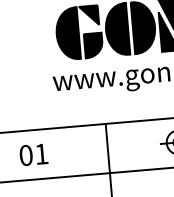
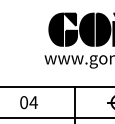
text: (41, 154) -> (33, 102), 01 -> 04

